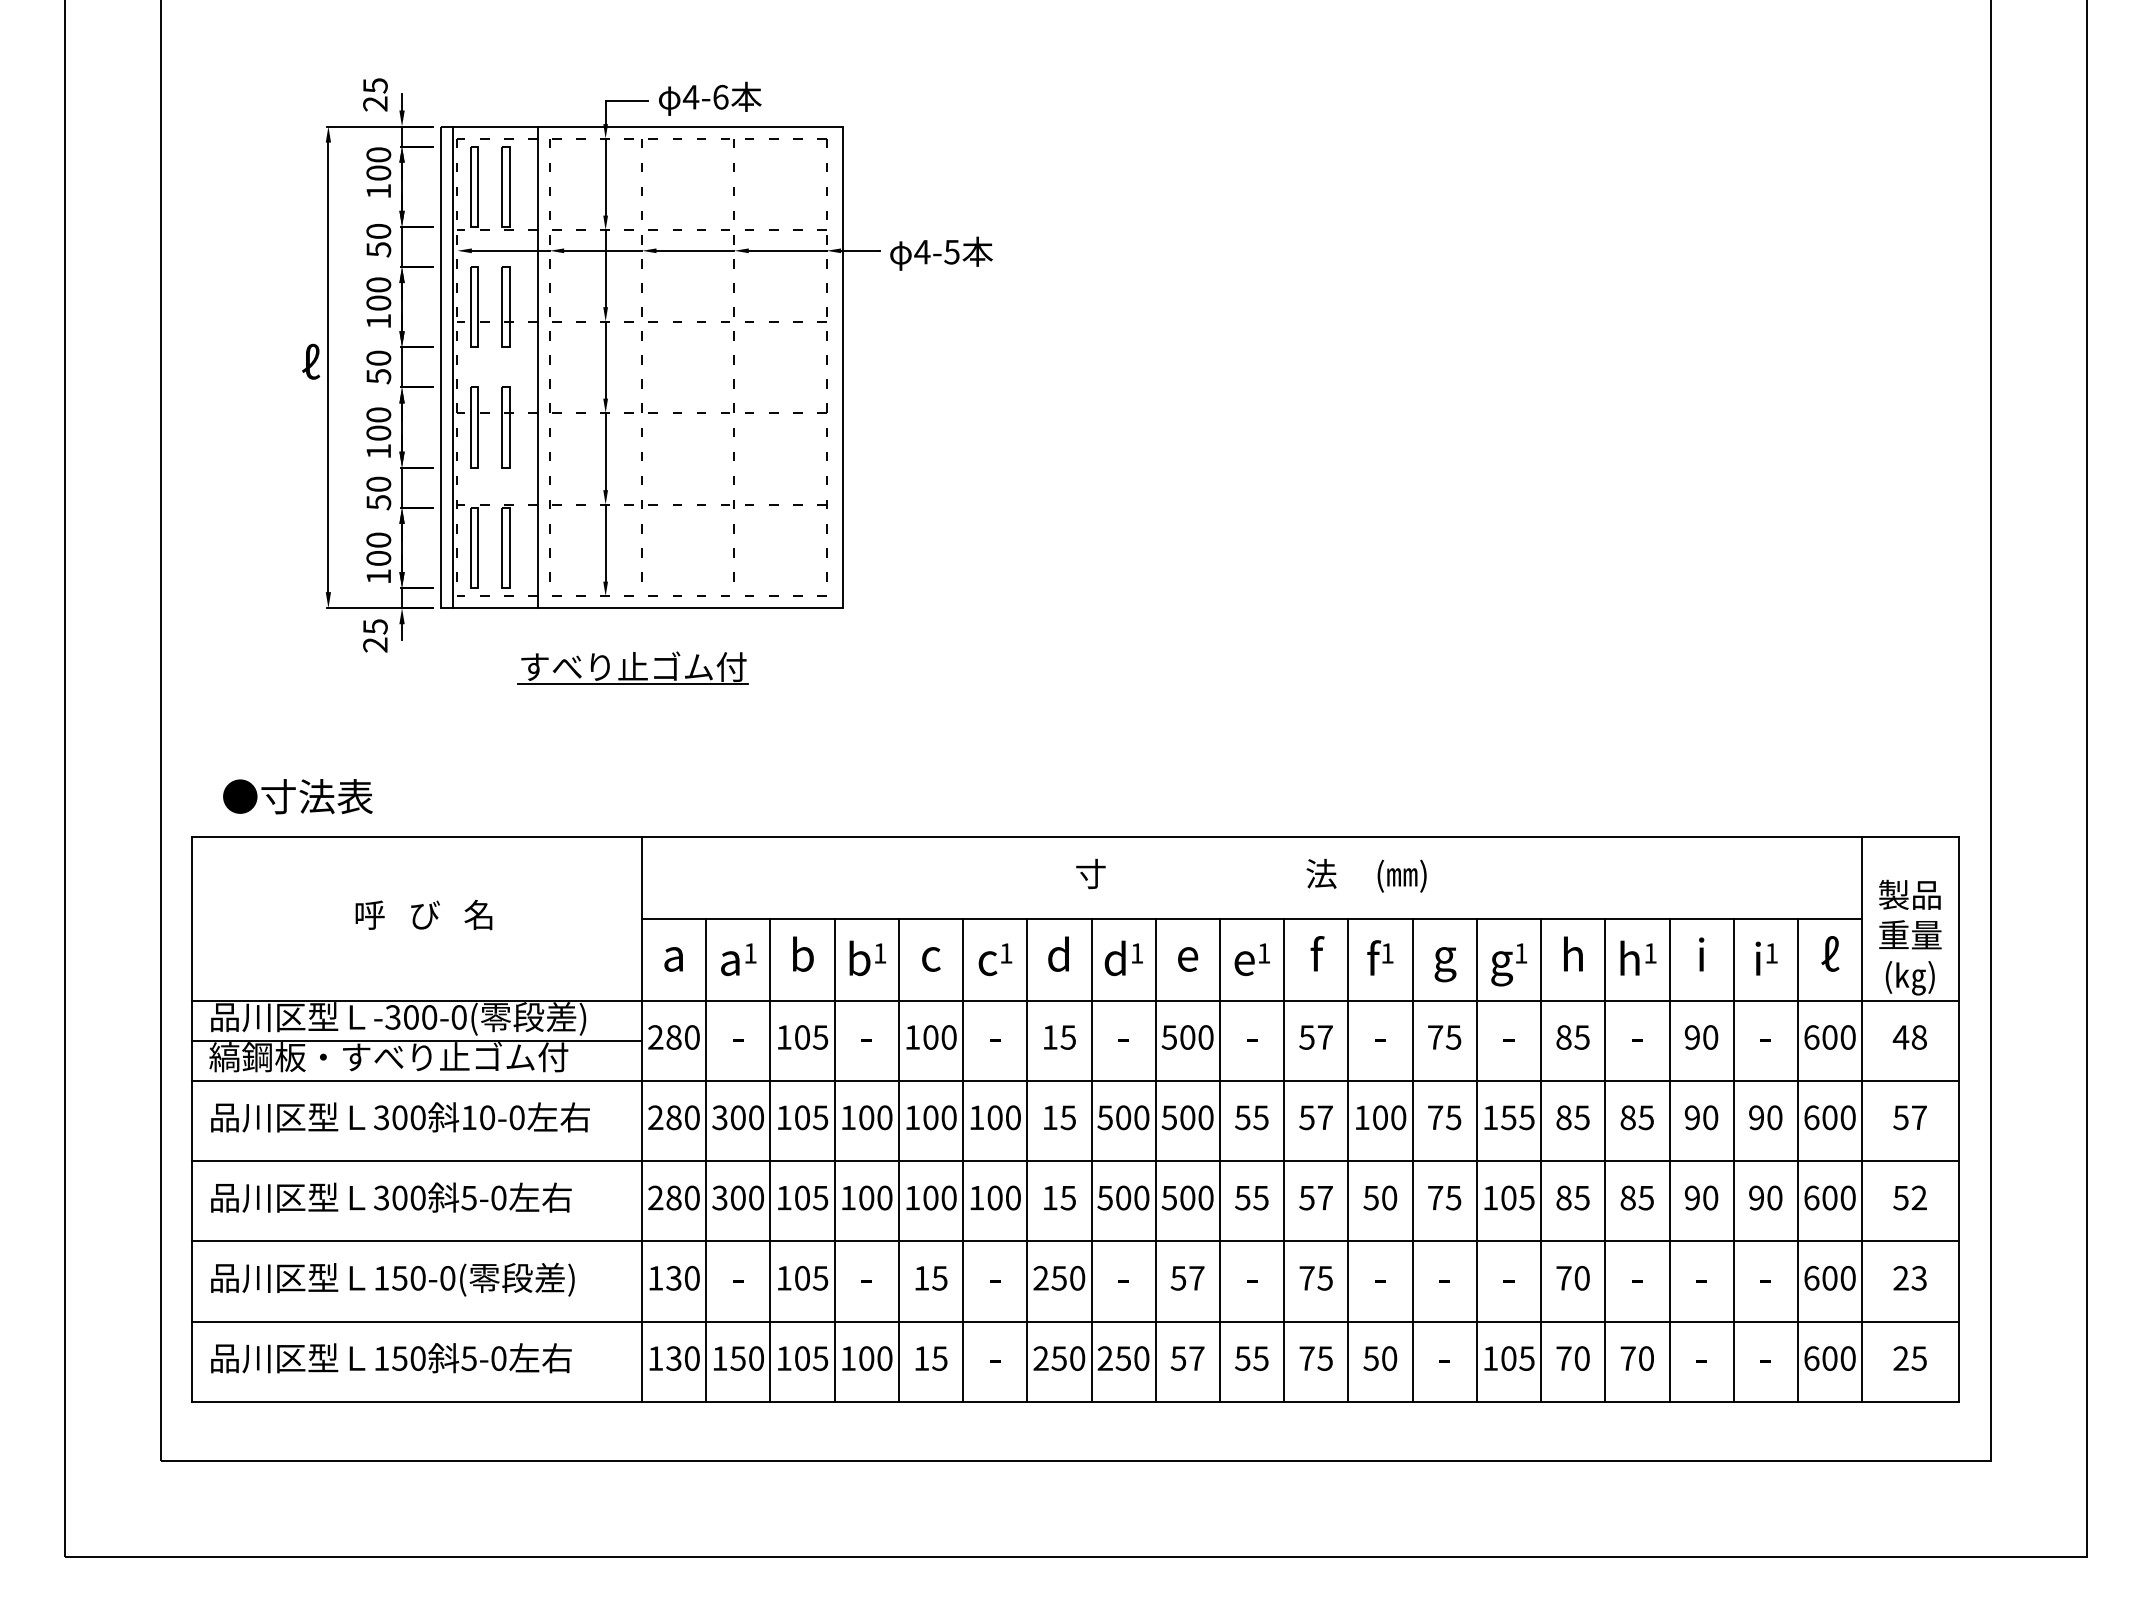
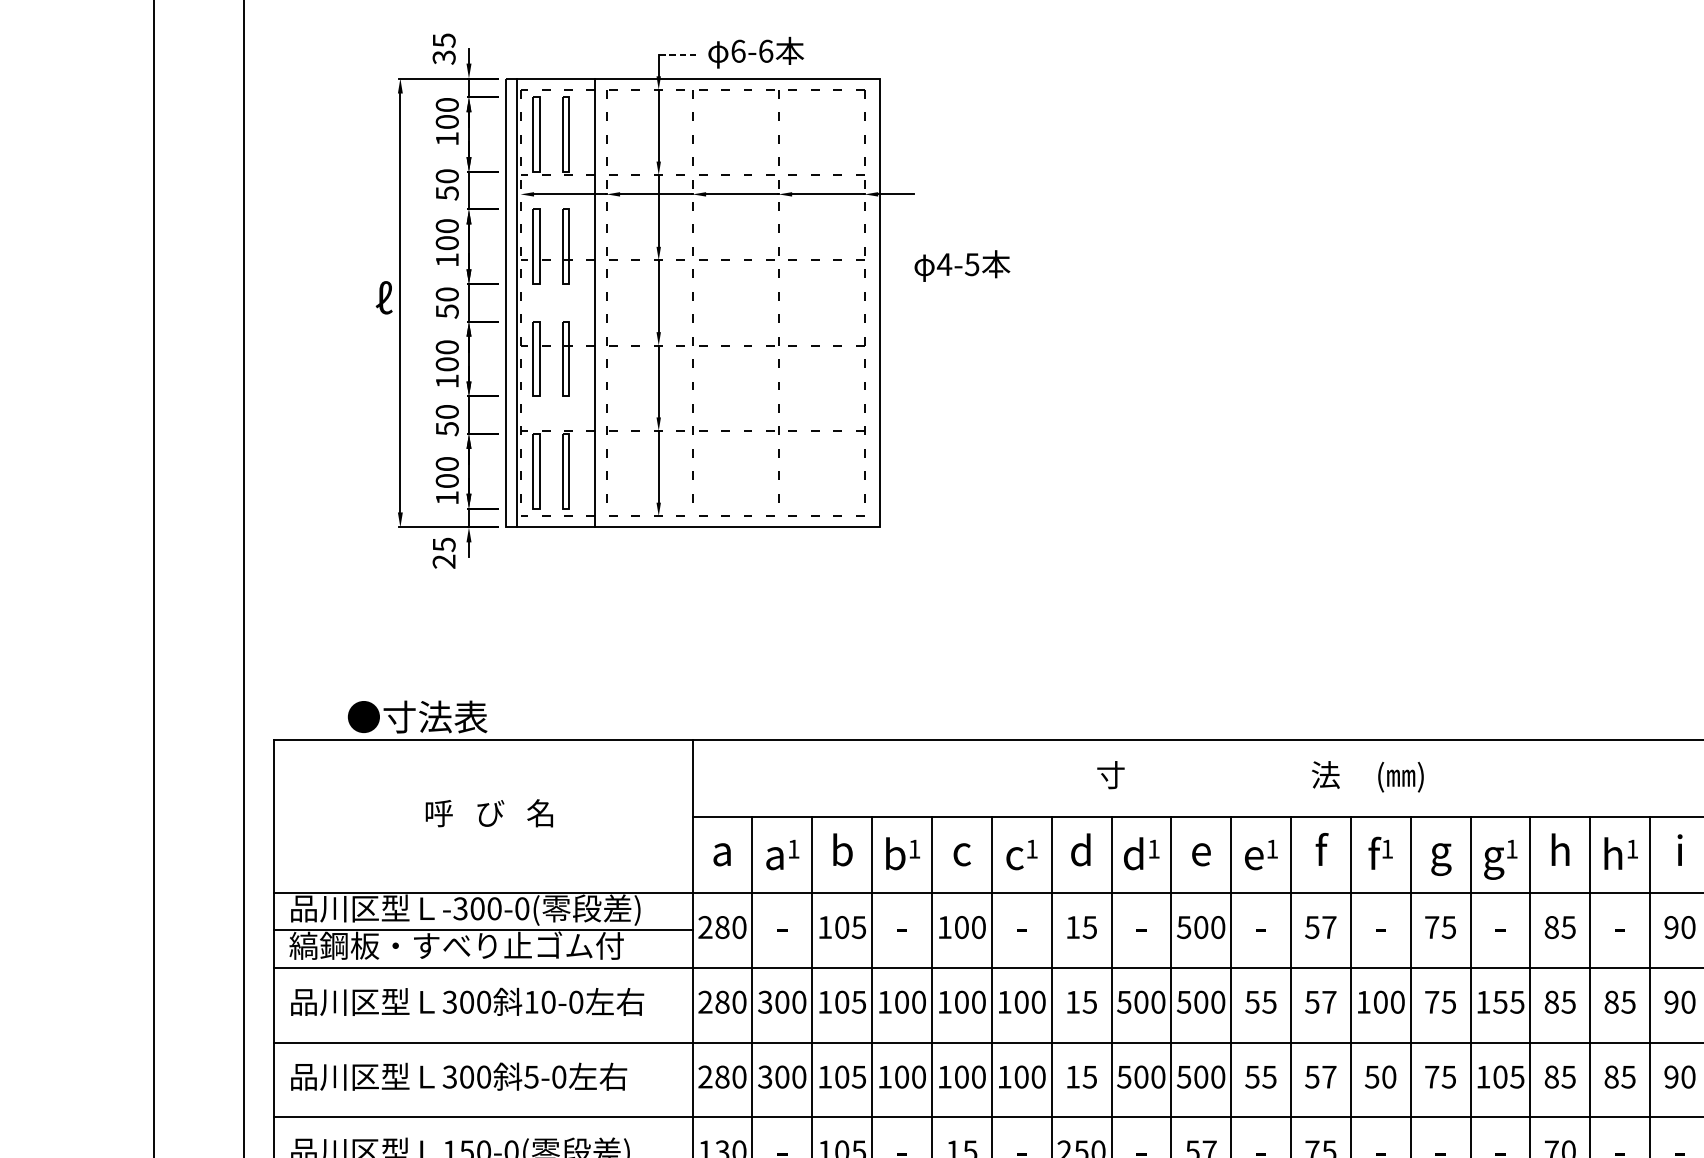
text: (690, 96) -> (737, 50), 4-6 -> 6-6
line: (627, 100) -> (679, 54), solid -> dashed
text: (375, 103) -> (444, 57), 25 -> 35
text: (941, 253) -> (962, 265), moved
part: (632, 667) -> (683, 582), removed
text: (297, 796) -> (417, 716), moved

